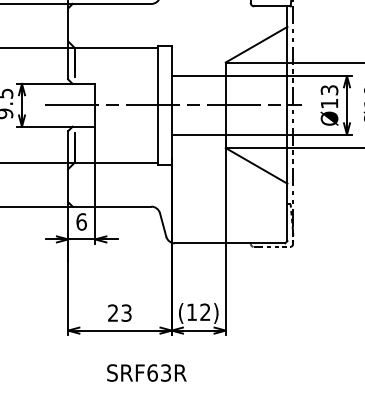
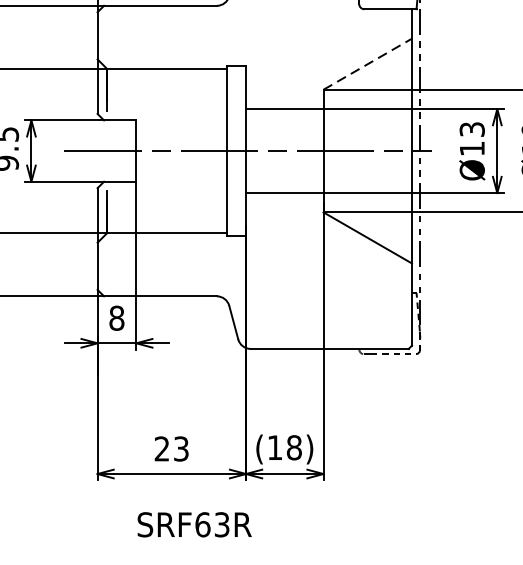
line: (256, 44) -> (367, 63), solid -> dashed
text: (81, 221) -> (116, 317), 6 -> 8
text: (205, 312) -> (294, 448), (12) -> (18)
text: (146, 372) -> (194, 524), moved

